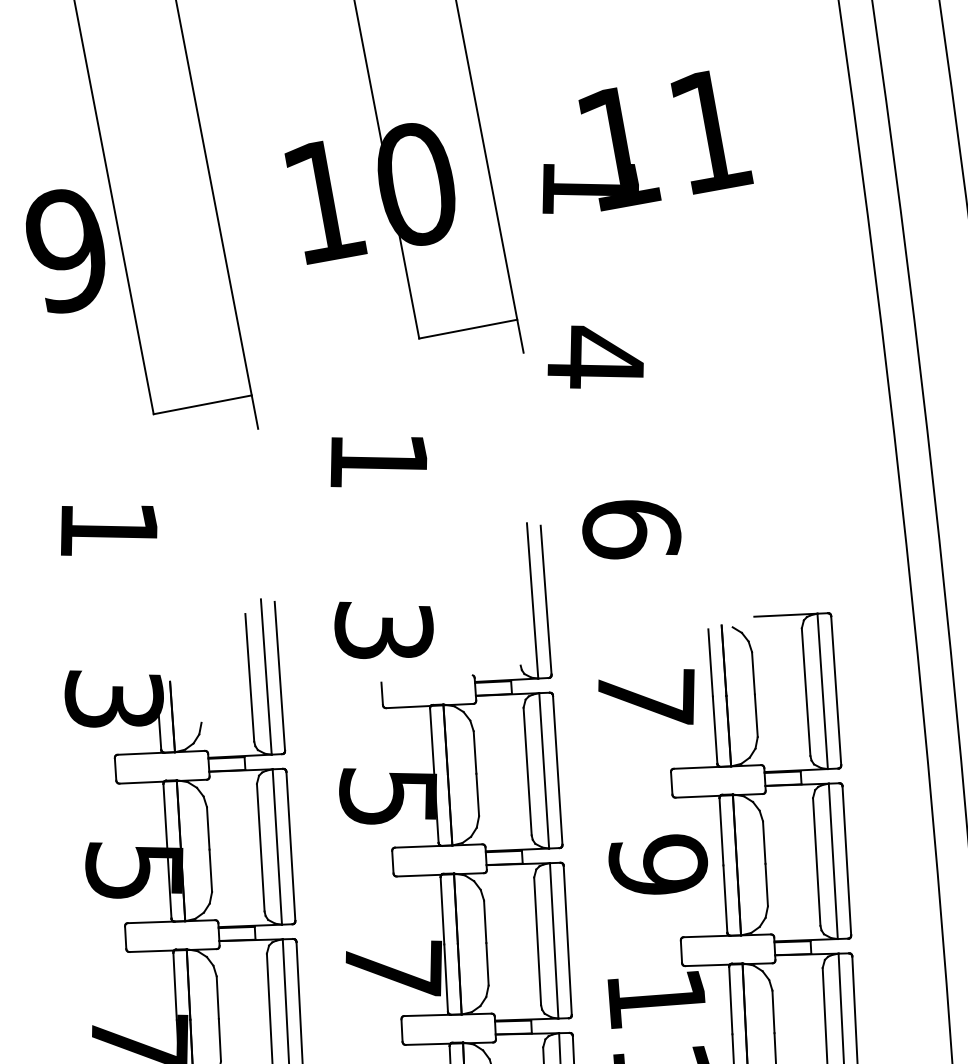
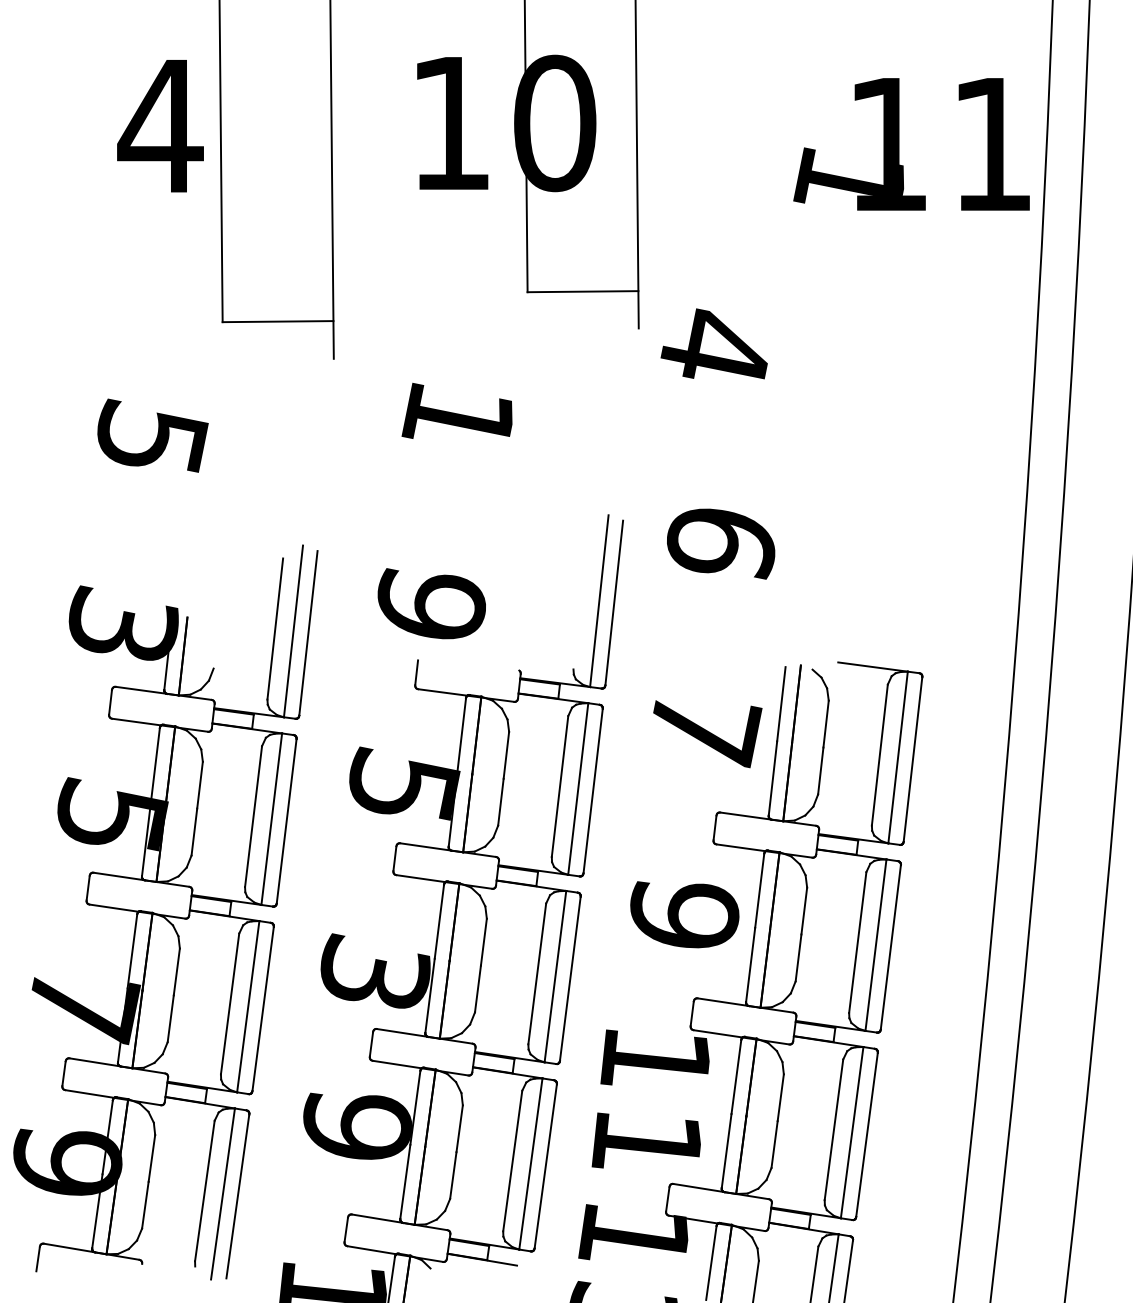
text: (638, 144) -> (911, 144), moved
text: (66, 249) -> (160, 125), 9 -> 4
text: (108, 526) -> (150, 435), 1 -> 5
text: (383, 628) -> (431, 601), 3 -> 9
text: (395, 966) -> (376, 973), 7 -> 3

